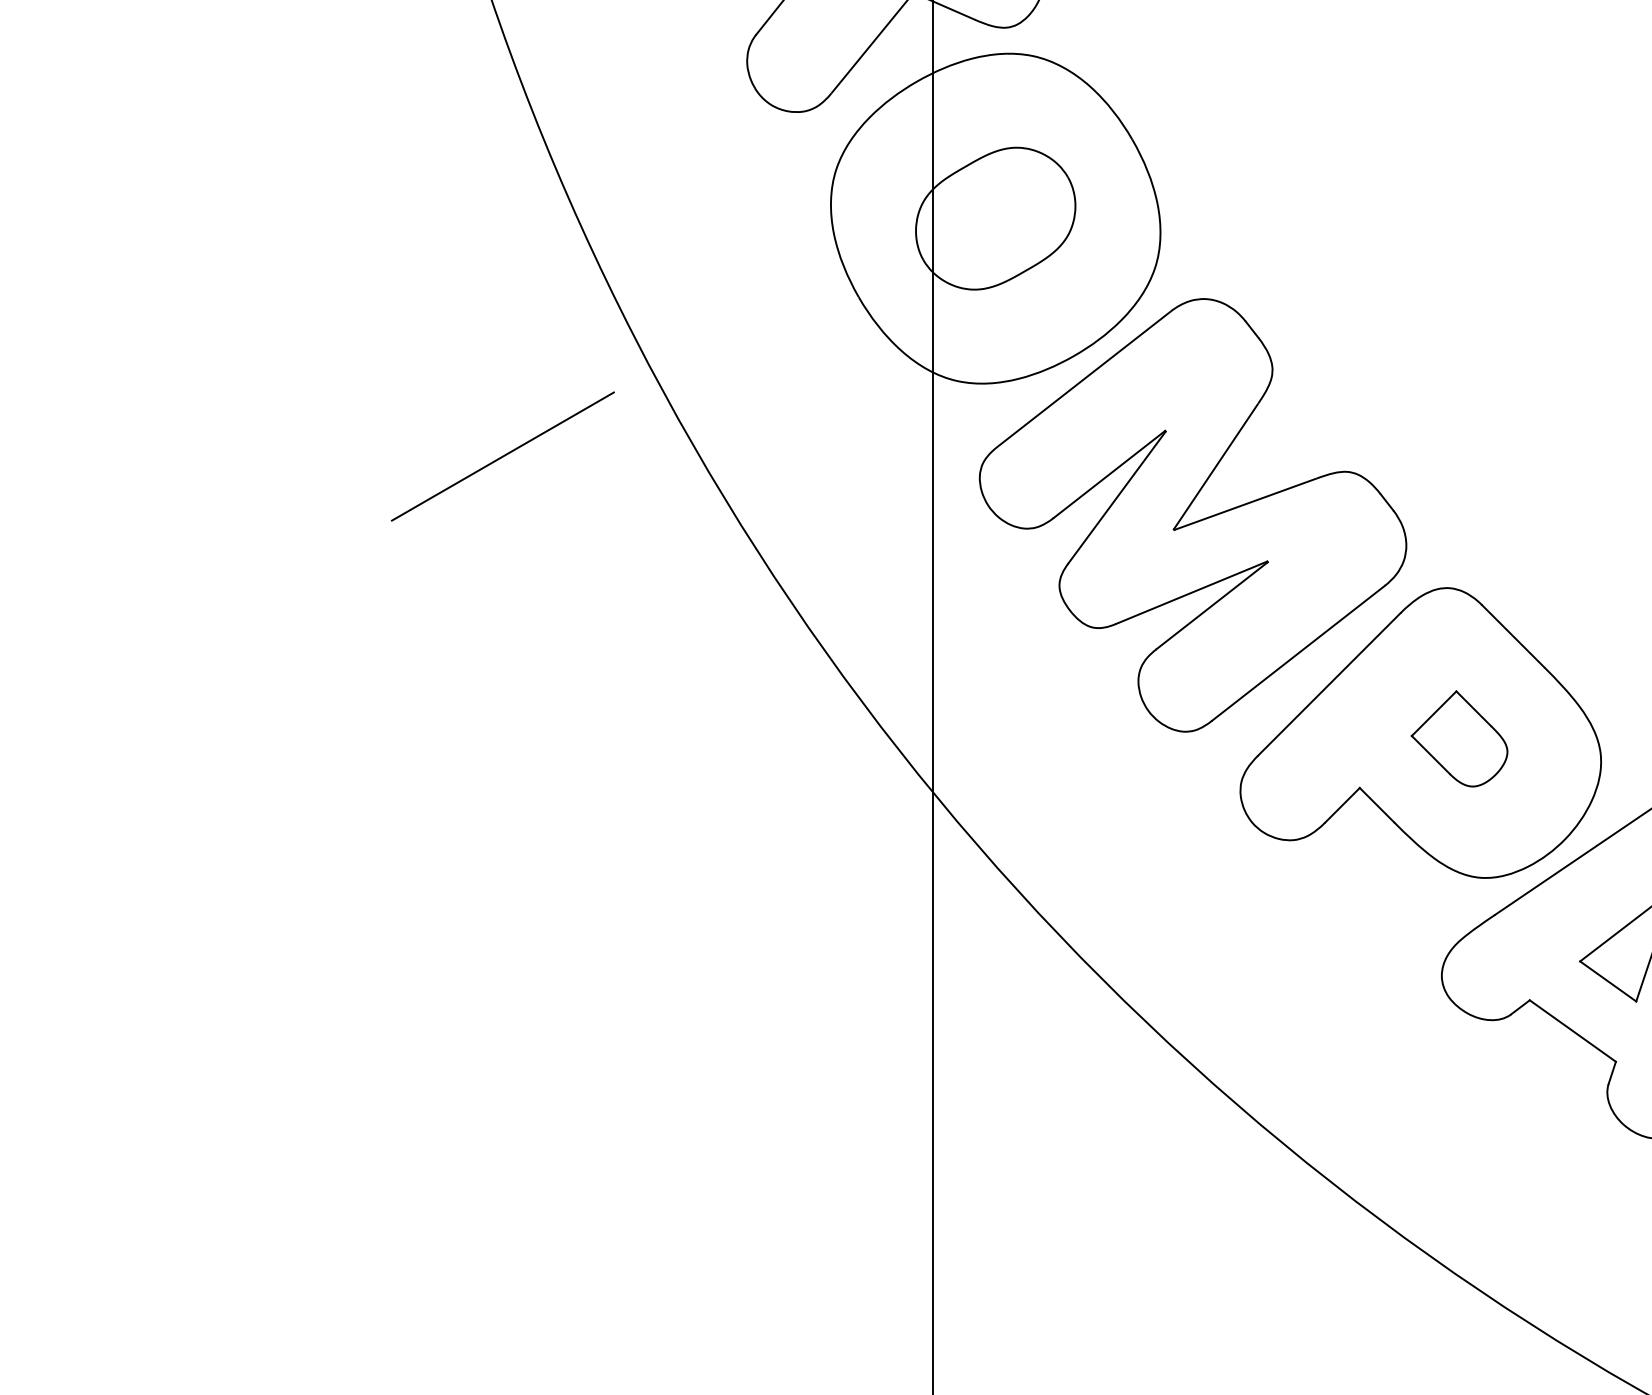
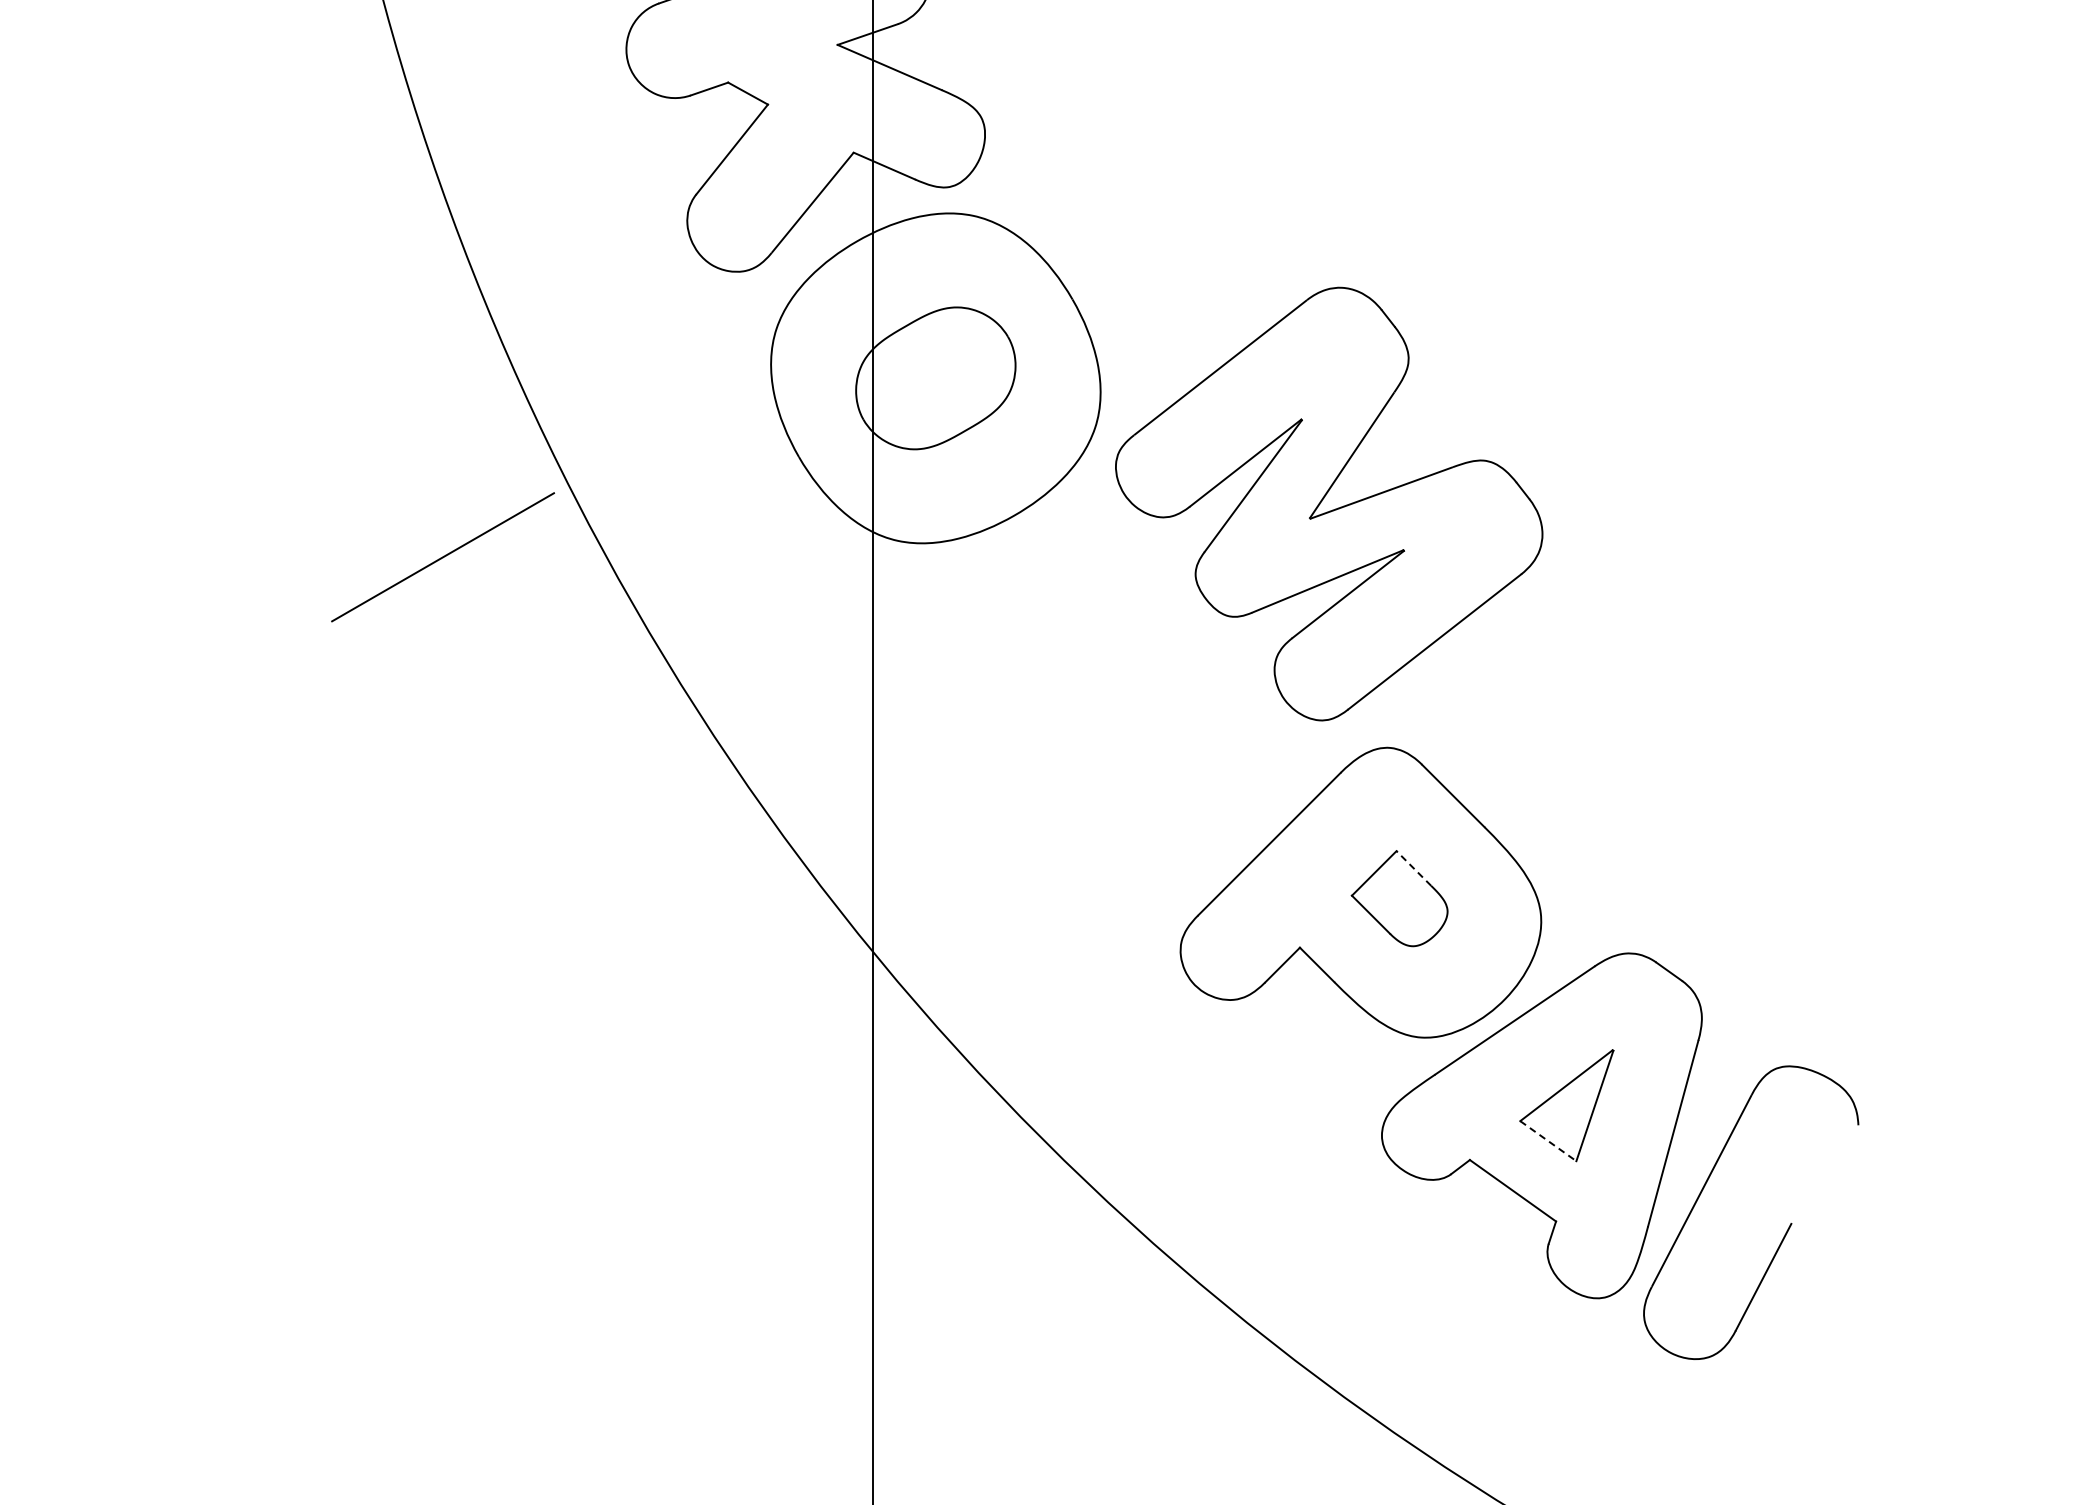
line: (502, 456) -> (442, 557), moved
part: (1196, 520) -> (1332, 509), moved
line: (1473, 708) -> (1413, 868), solid -> dashed
line: (1608, 981) -> (1548, 1141), solid -> dashed

